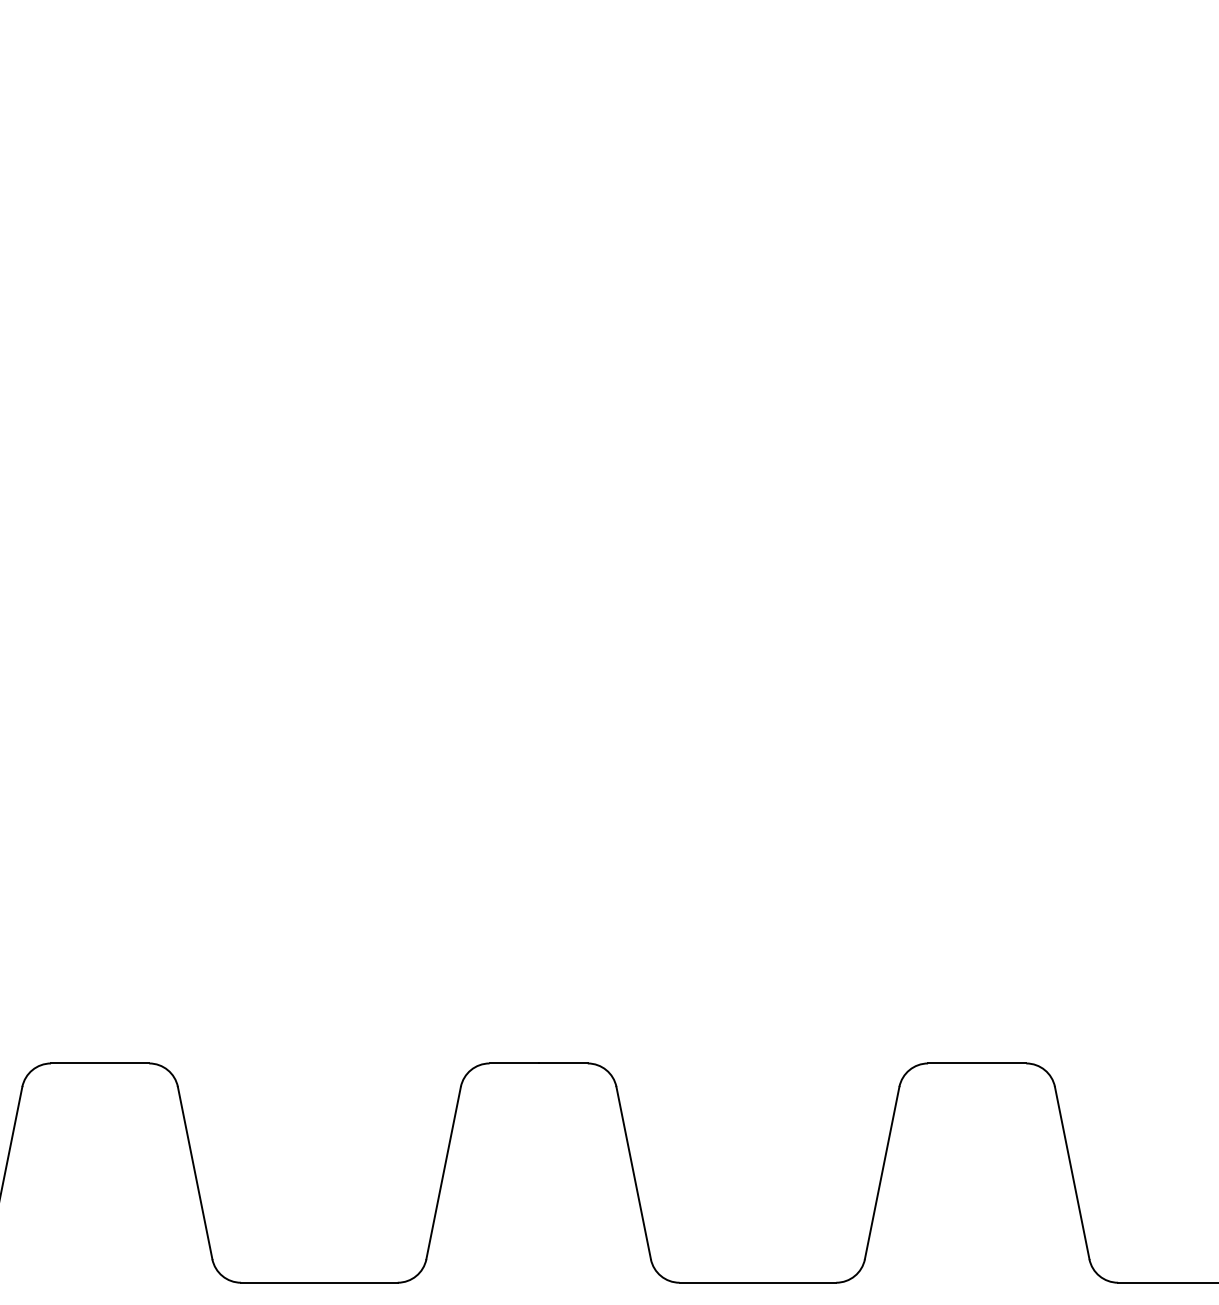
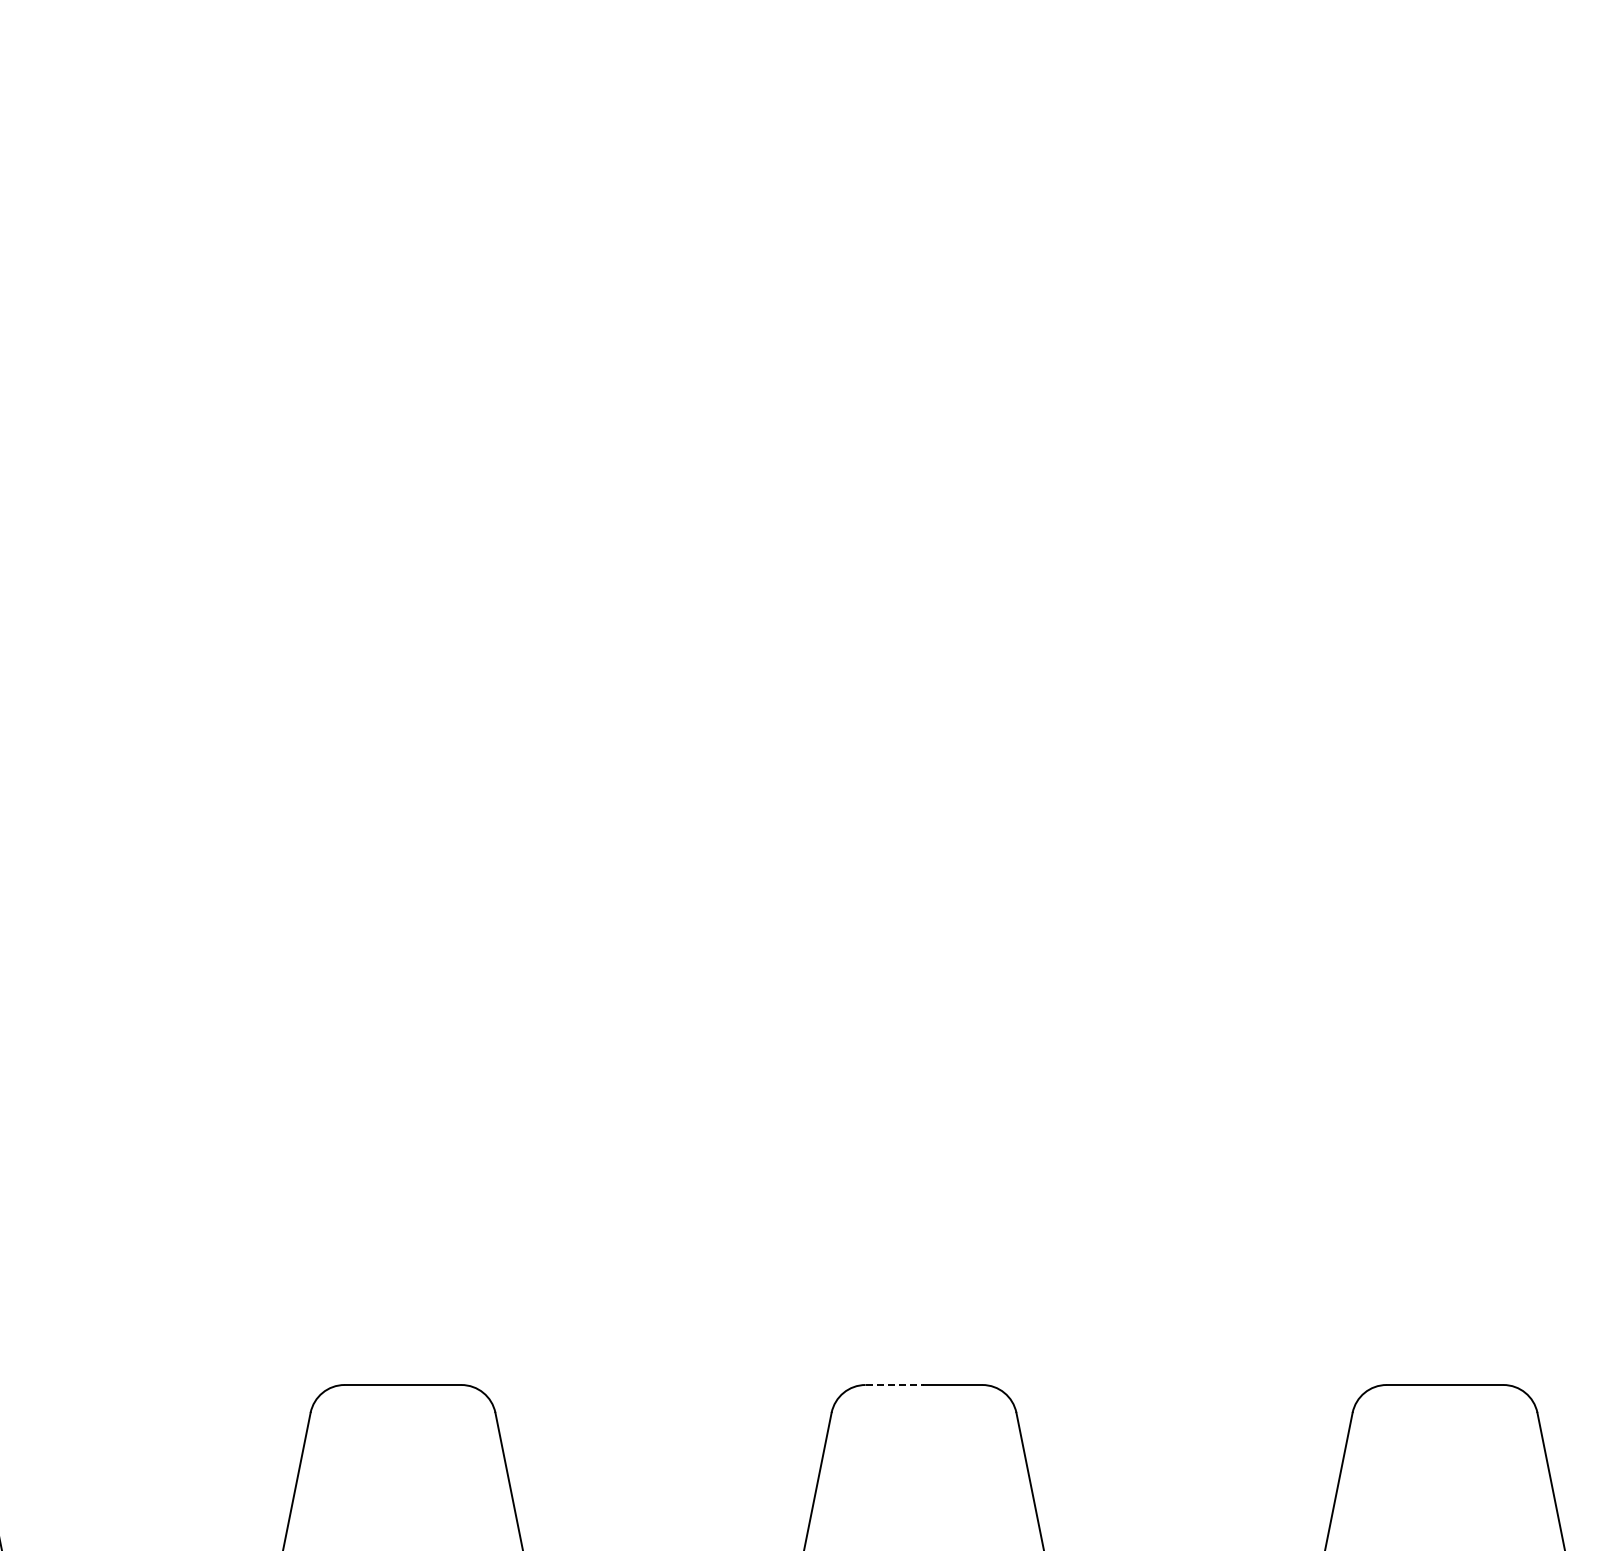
line: (514, 1063) -> (895, 1385), solid -> dashed

